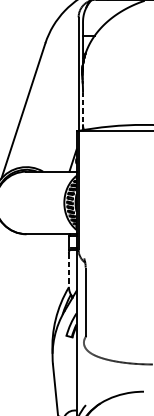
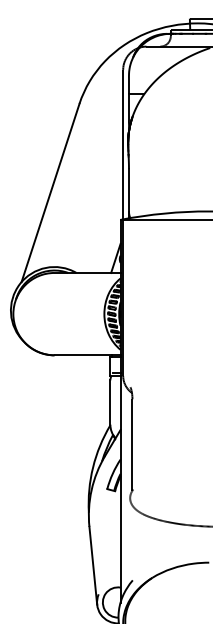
line: (82, 111) -> (128, 193), dashed -> solid
line: (68, 270) -> (110, 403), dashed -> solid

